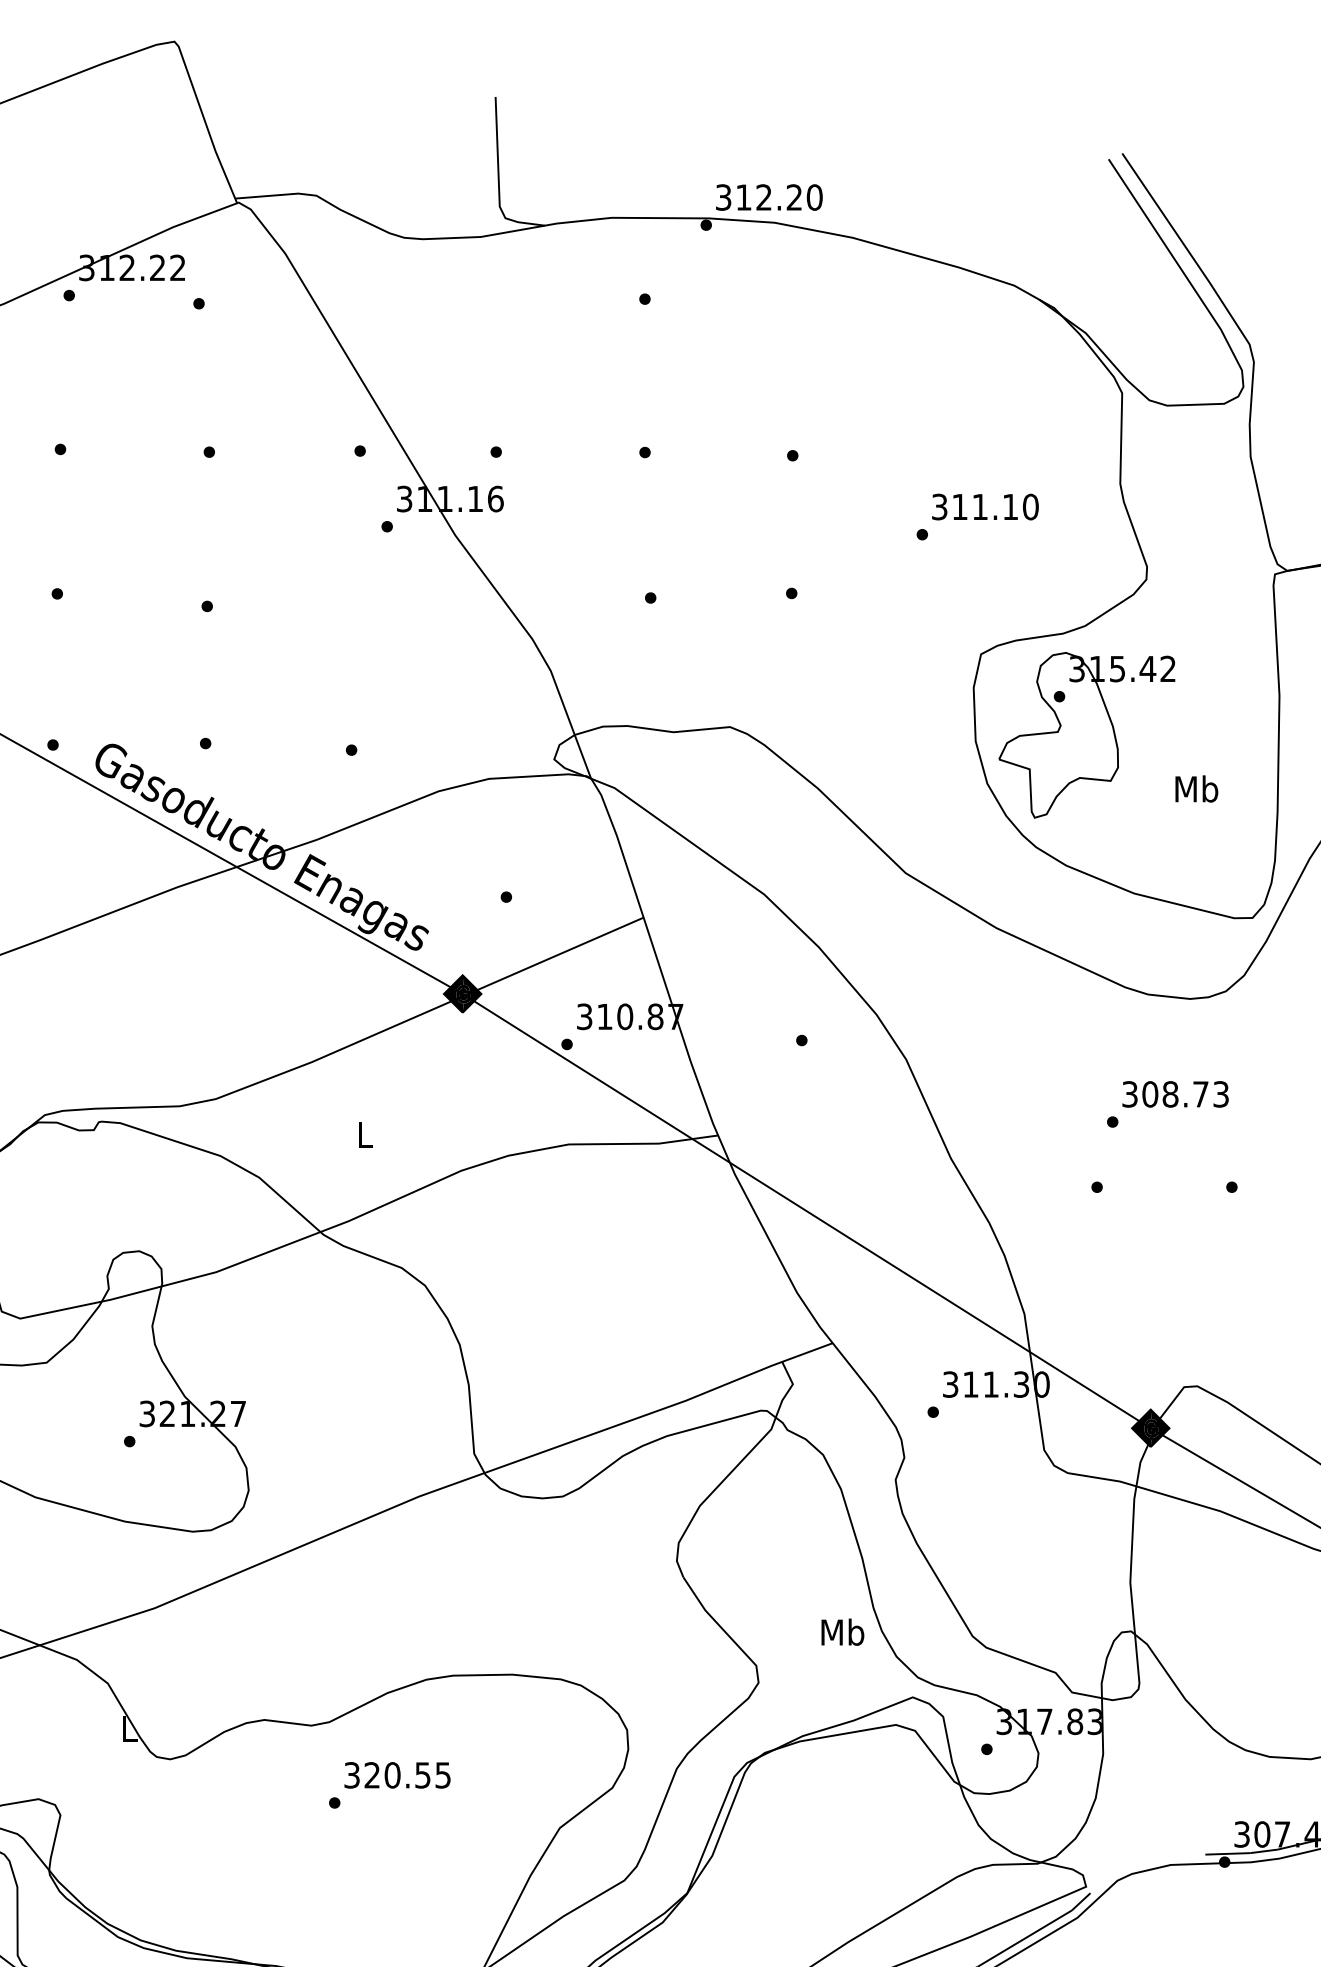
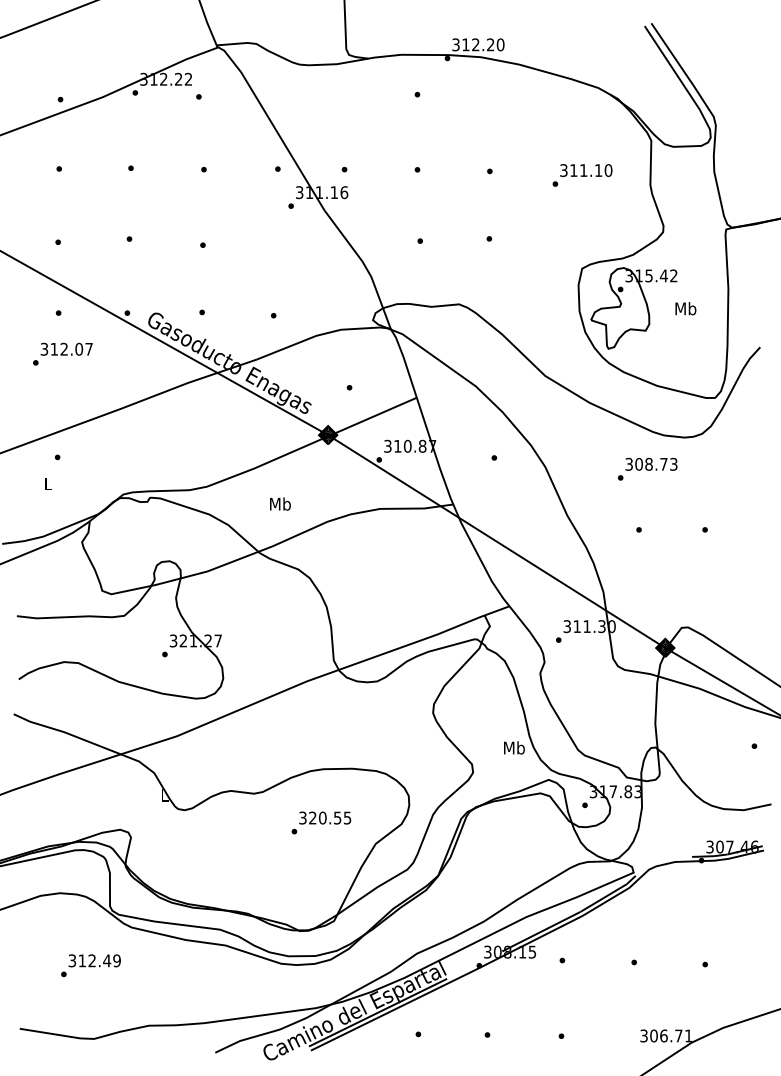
text: (977, 517) -> (582, 175), moved
text: (1195, 788) -> (685, 308), moved
text: (1167, 1102) -> (647, 468), moved
text: (365, 1133) -> (280, 503), L -> Mb
text: (389, 1784) -> (321, 822), moved

